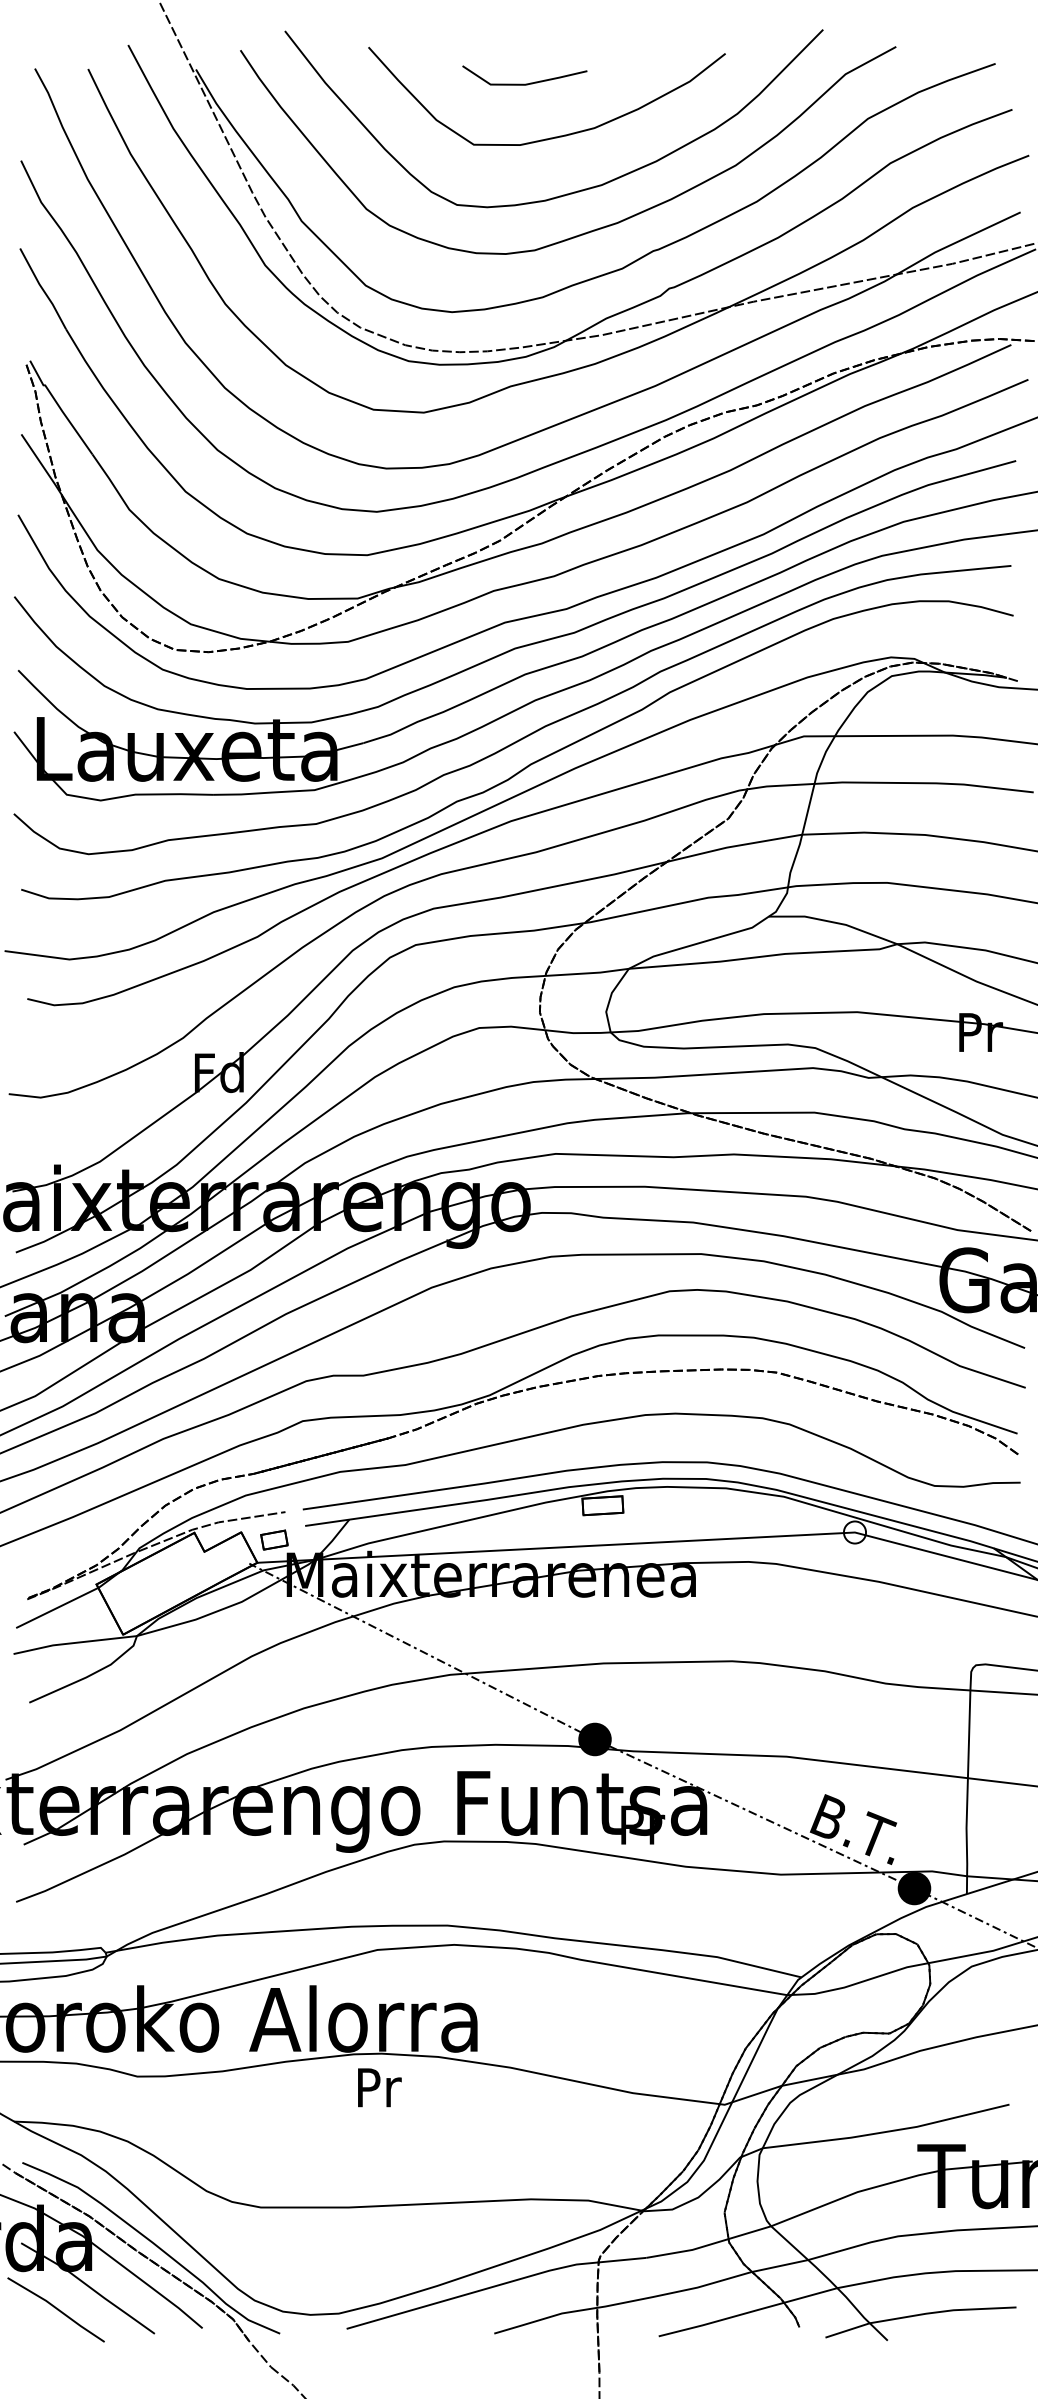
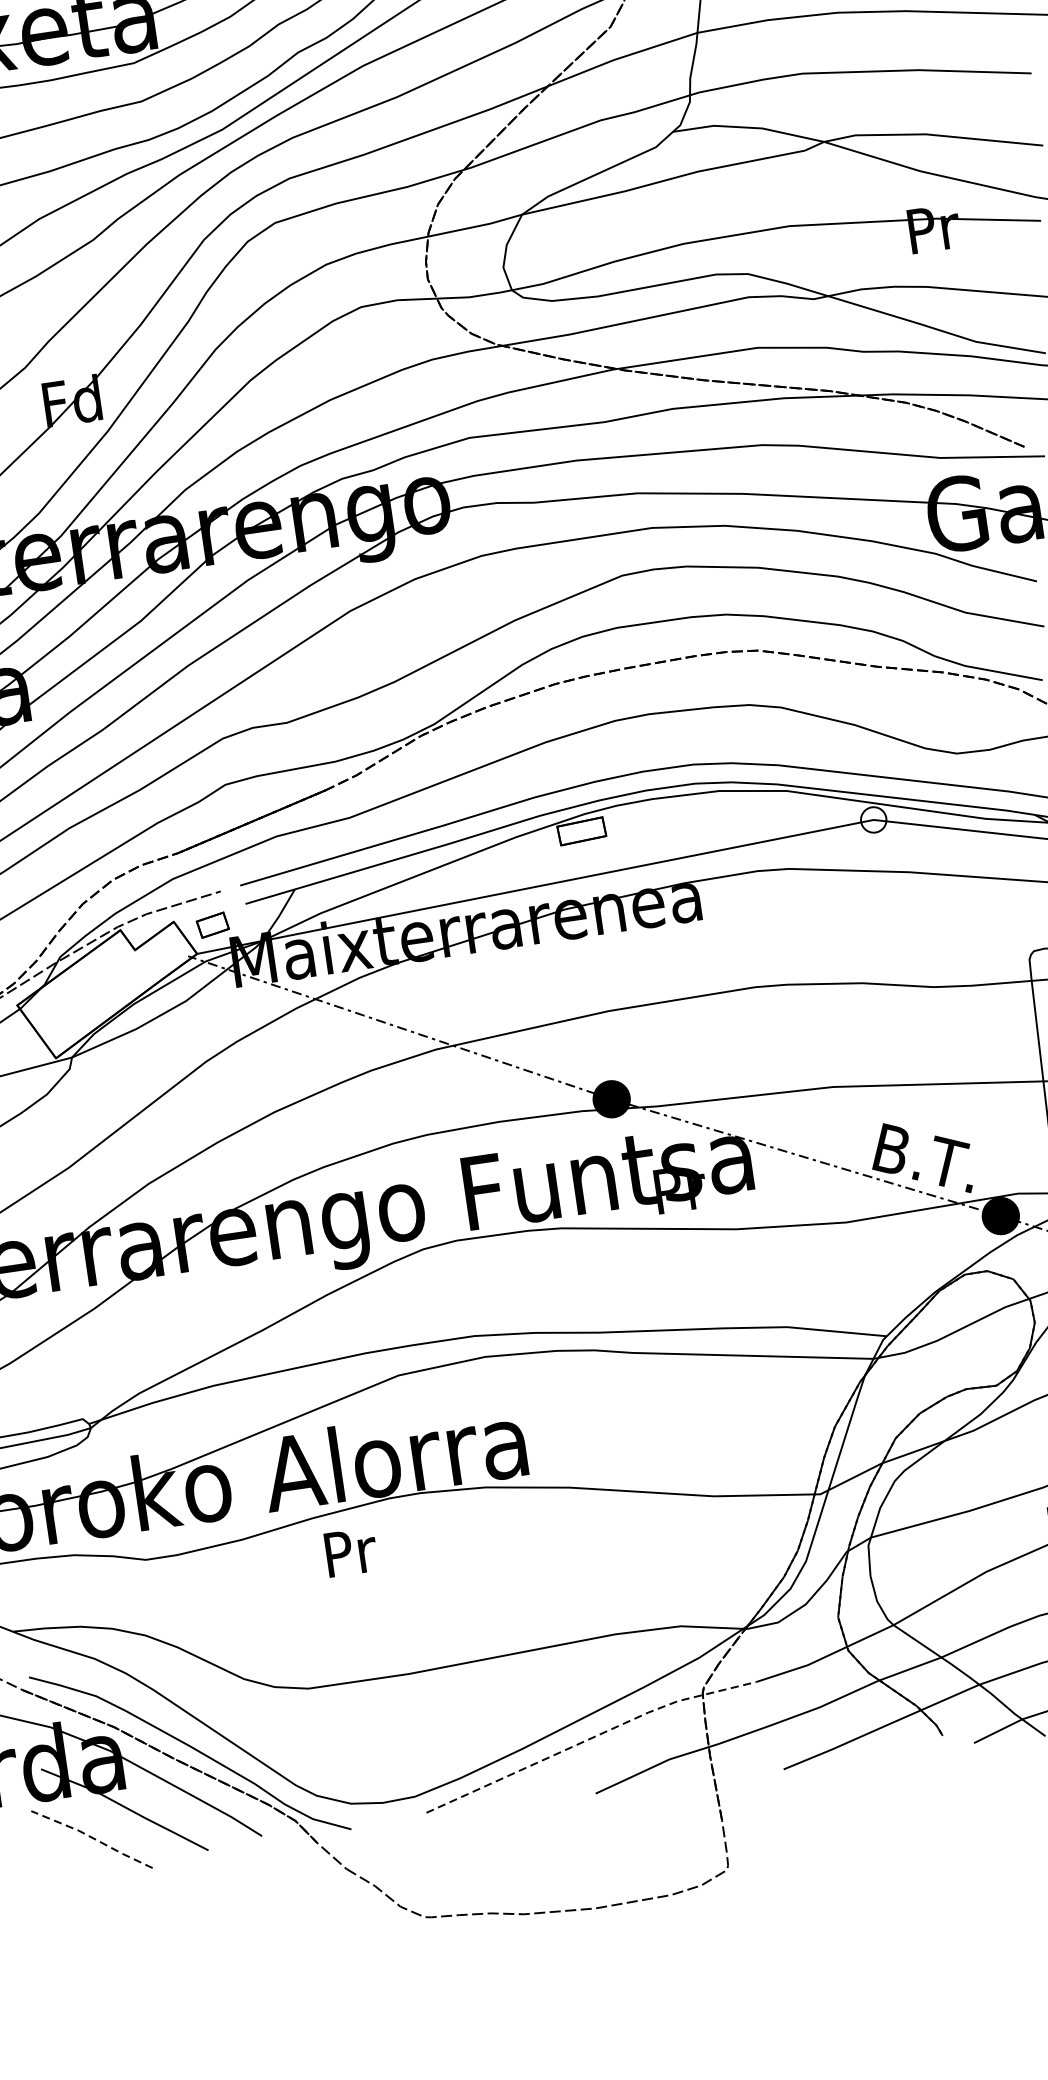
text: (379, 2087) -> (350, 1551), moved
line: (496, 2285) -> (590, 1738), solid -> dashed
line: (57, 2308) -> (93, 1837), solid -> dashed

